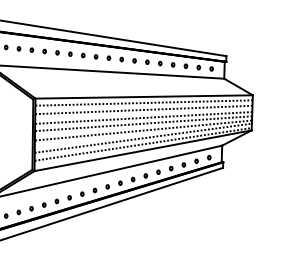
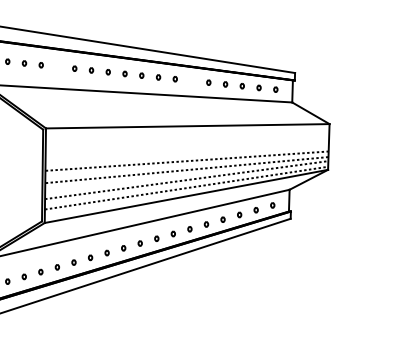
part: (44, 51) -> (57, 66), removed
part: (147, 61) -> (191, 80), removed
line: (143, 102) -> (187, 133), removed
line: (143, 109) -> (187, 142), removed
line: (143, 117) -> (186, 153), removed

